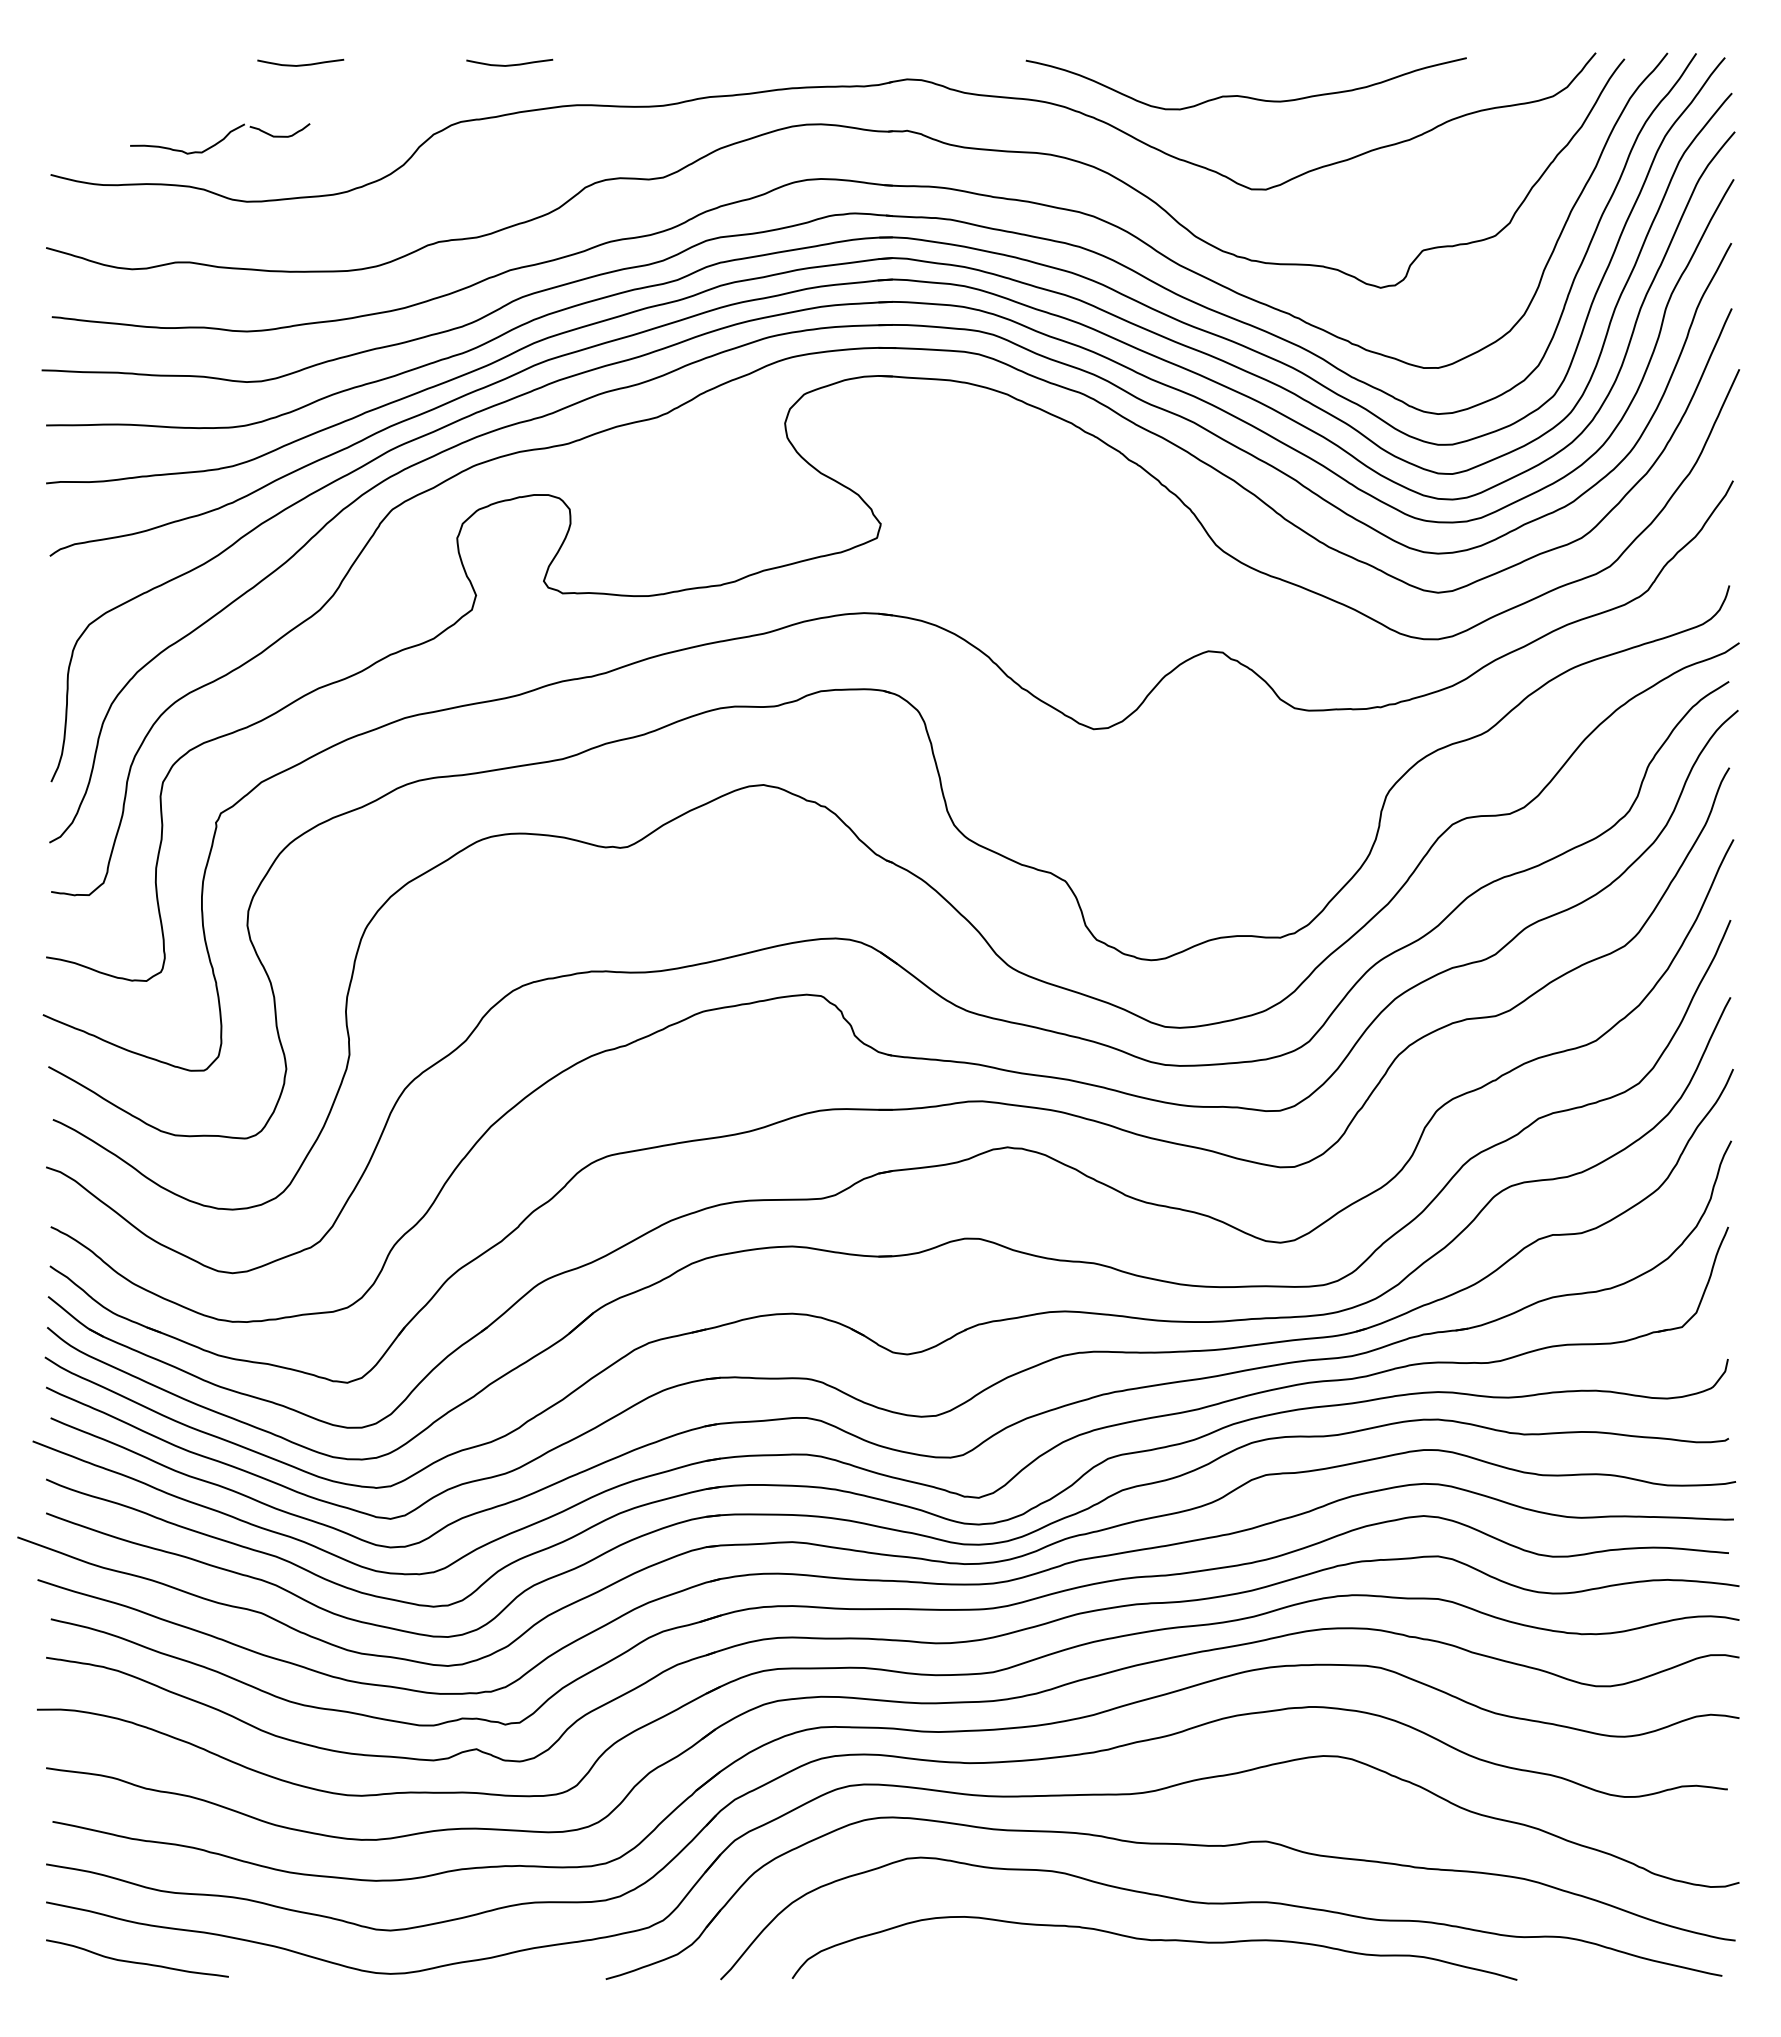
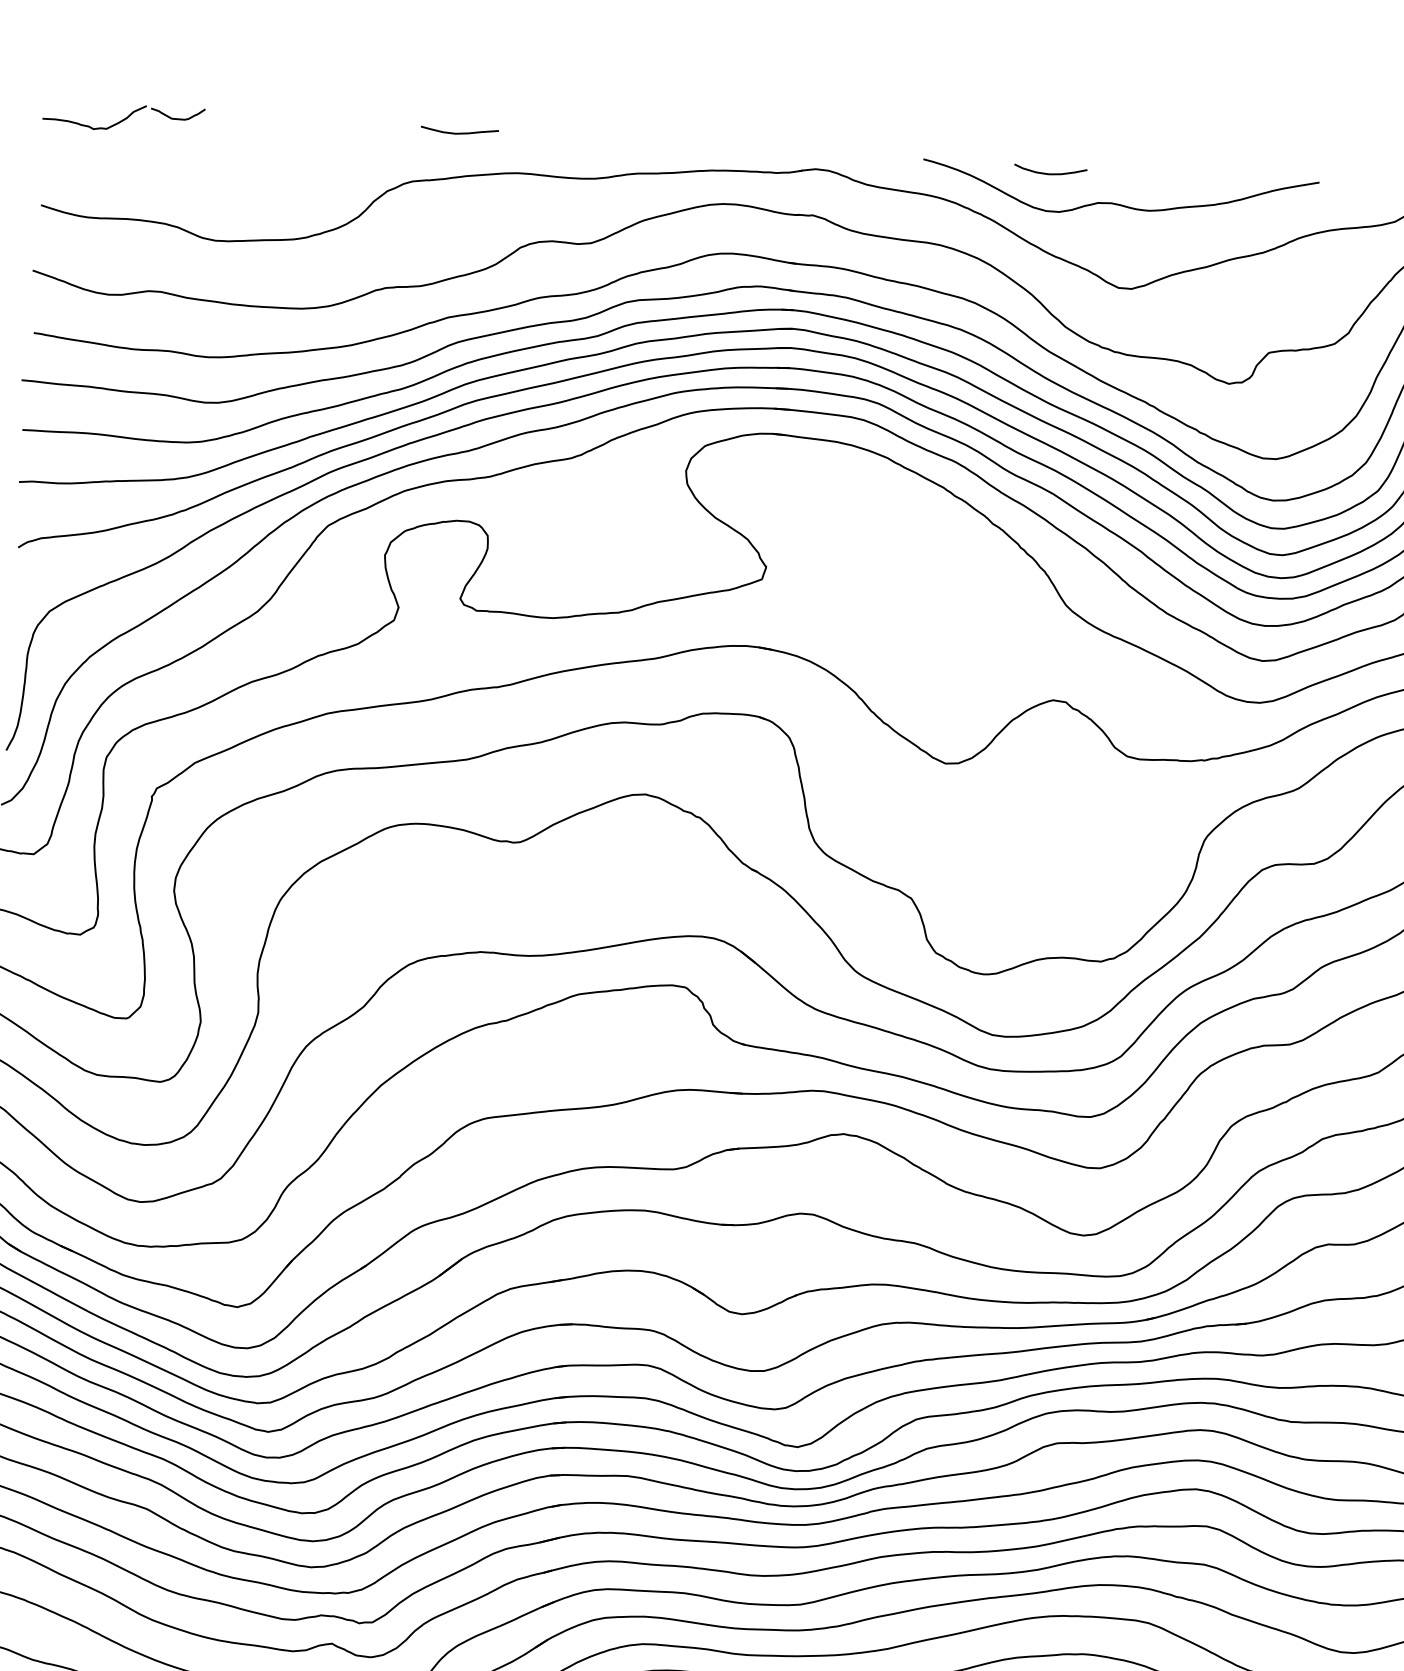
curve: (300, 64) -> (271, 120), removed
curve: (1167, 67) -> (1050, 173), added
part: (220, 138) -> (124, 117), moved

